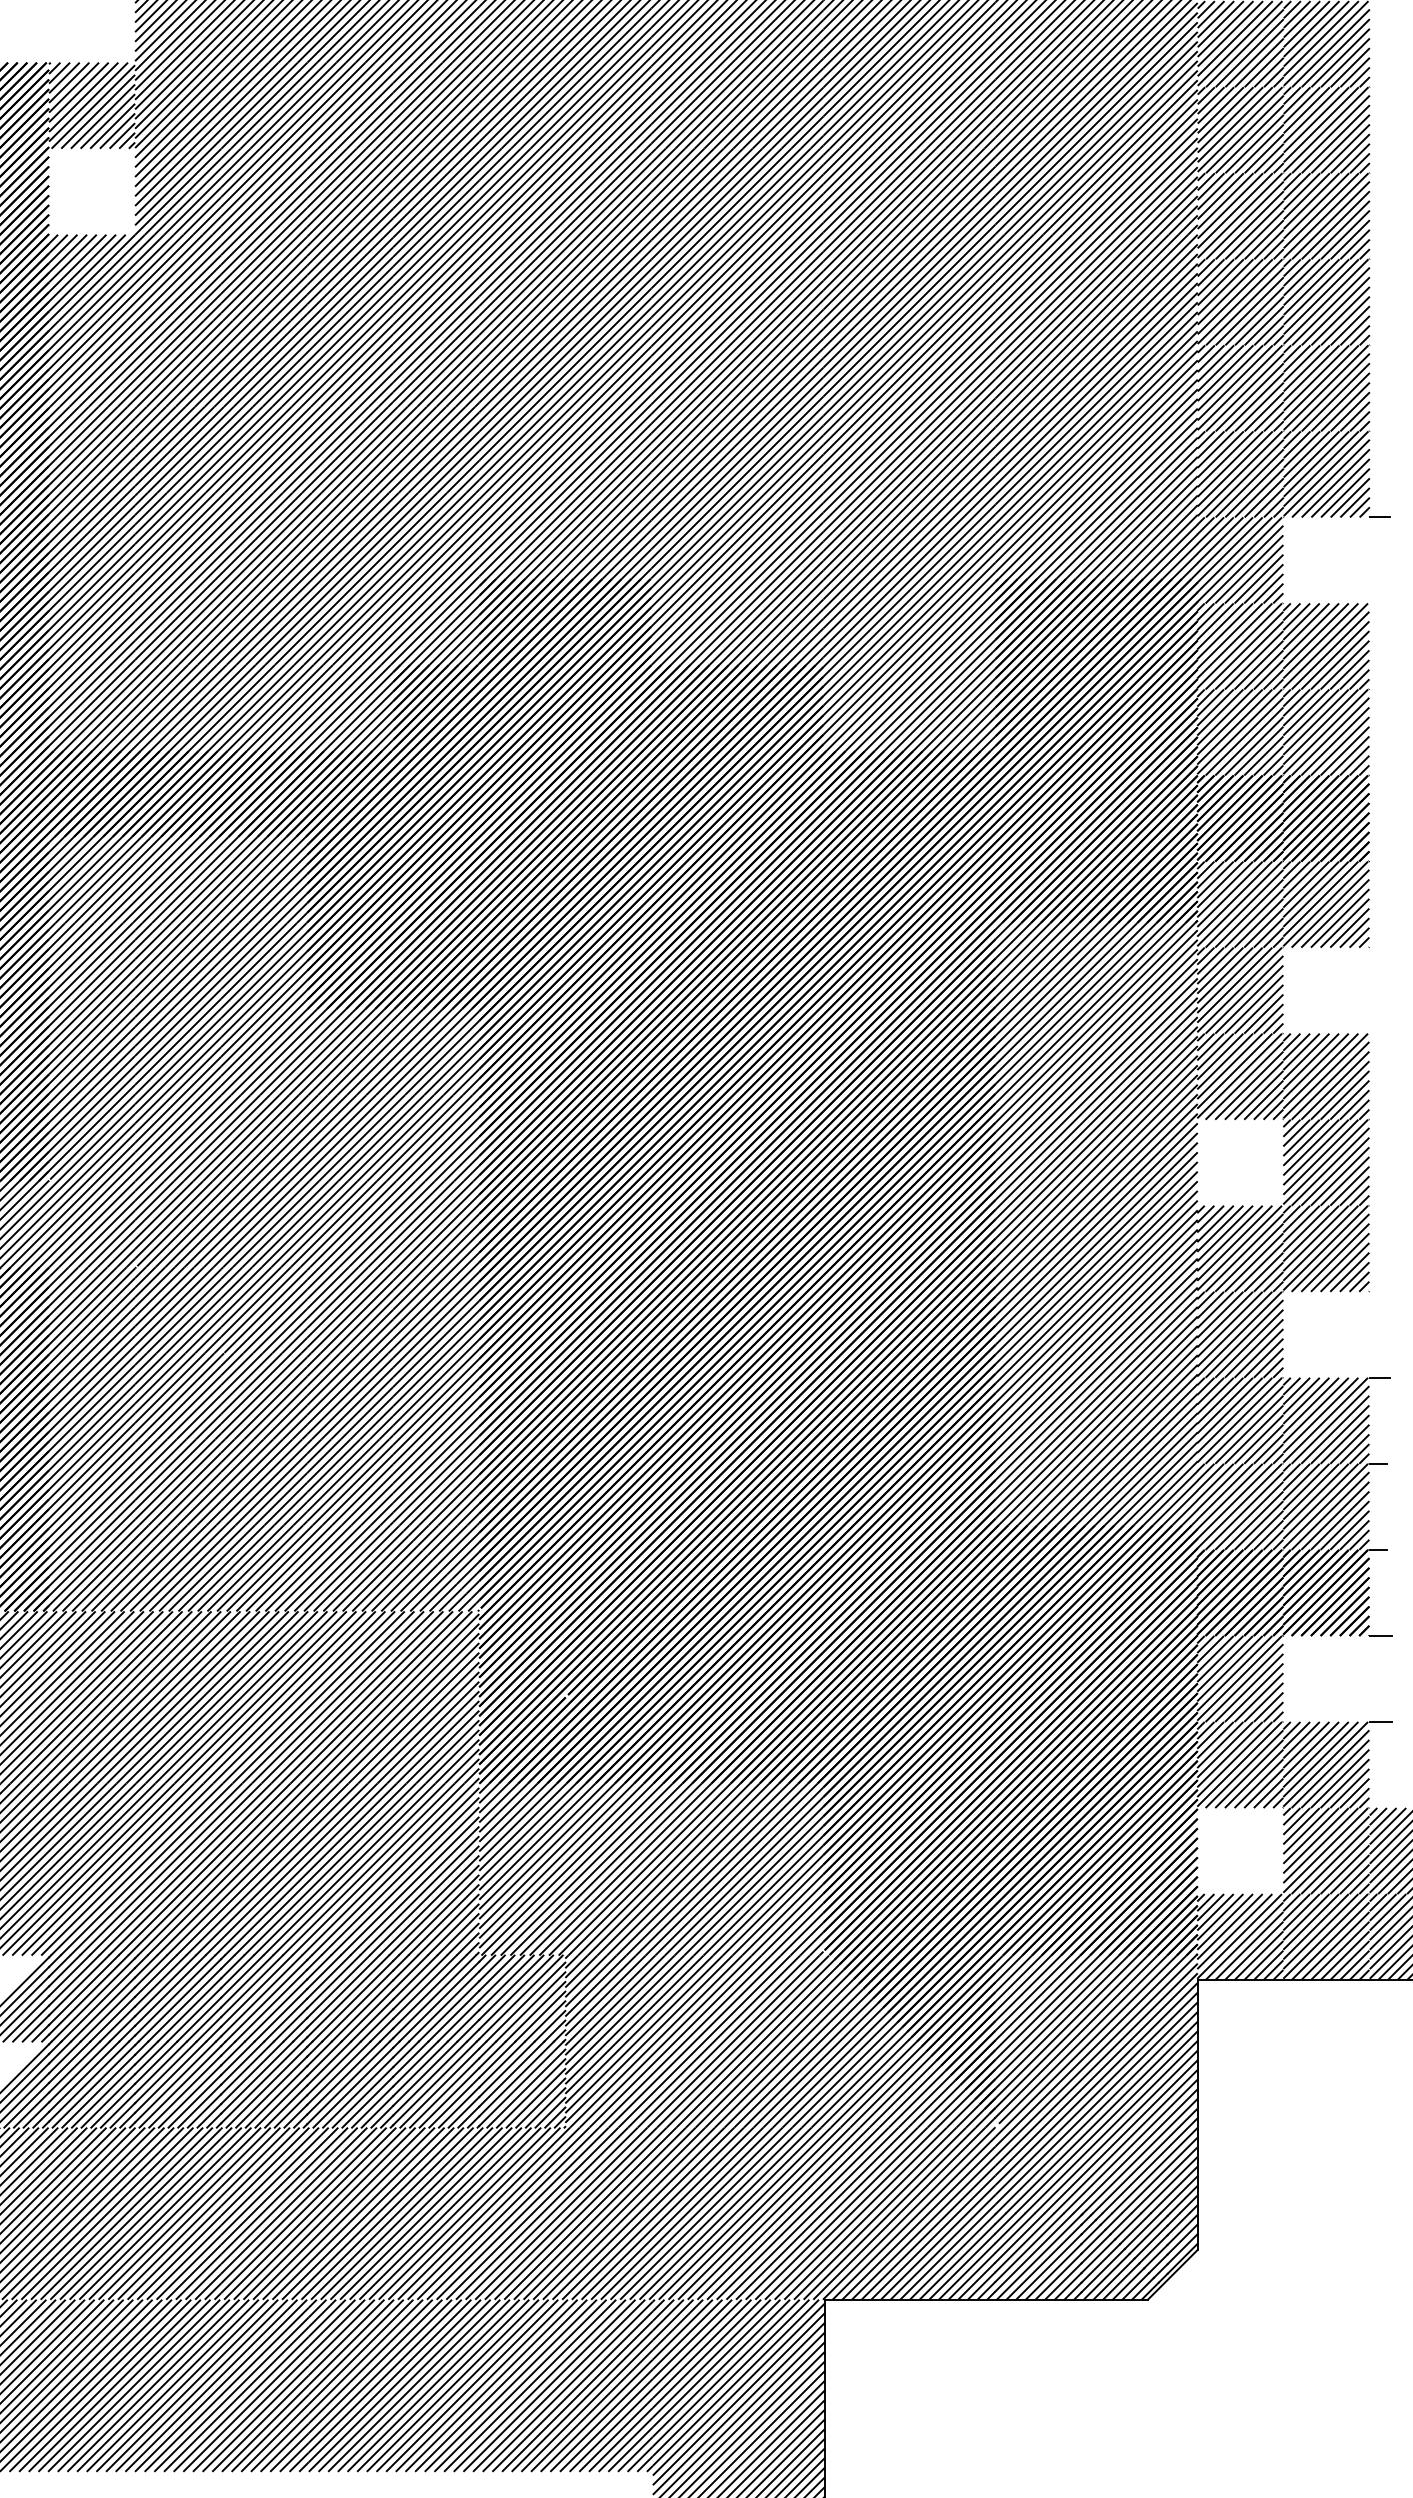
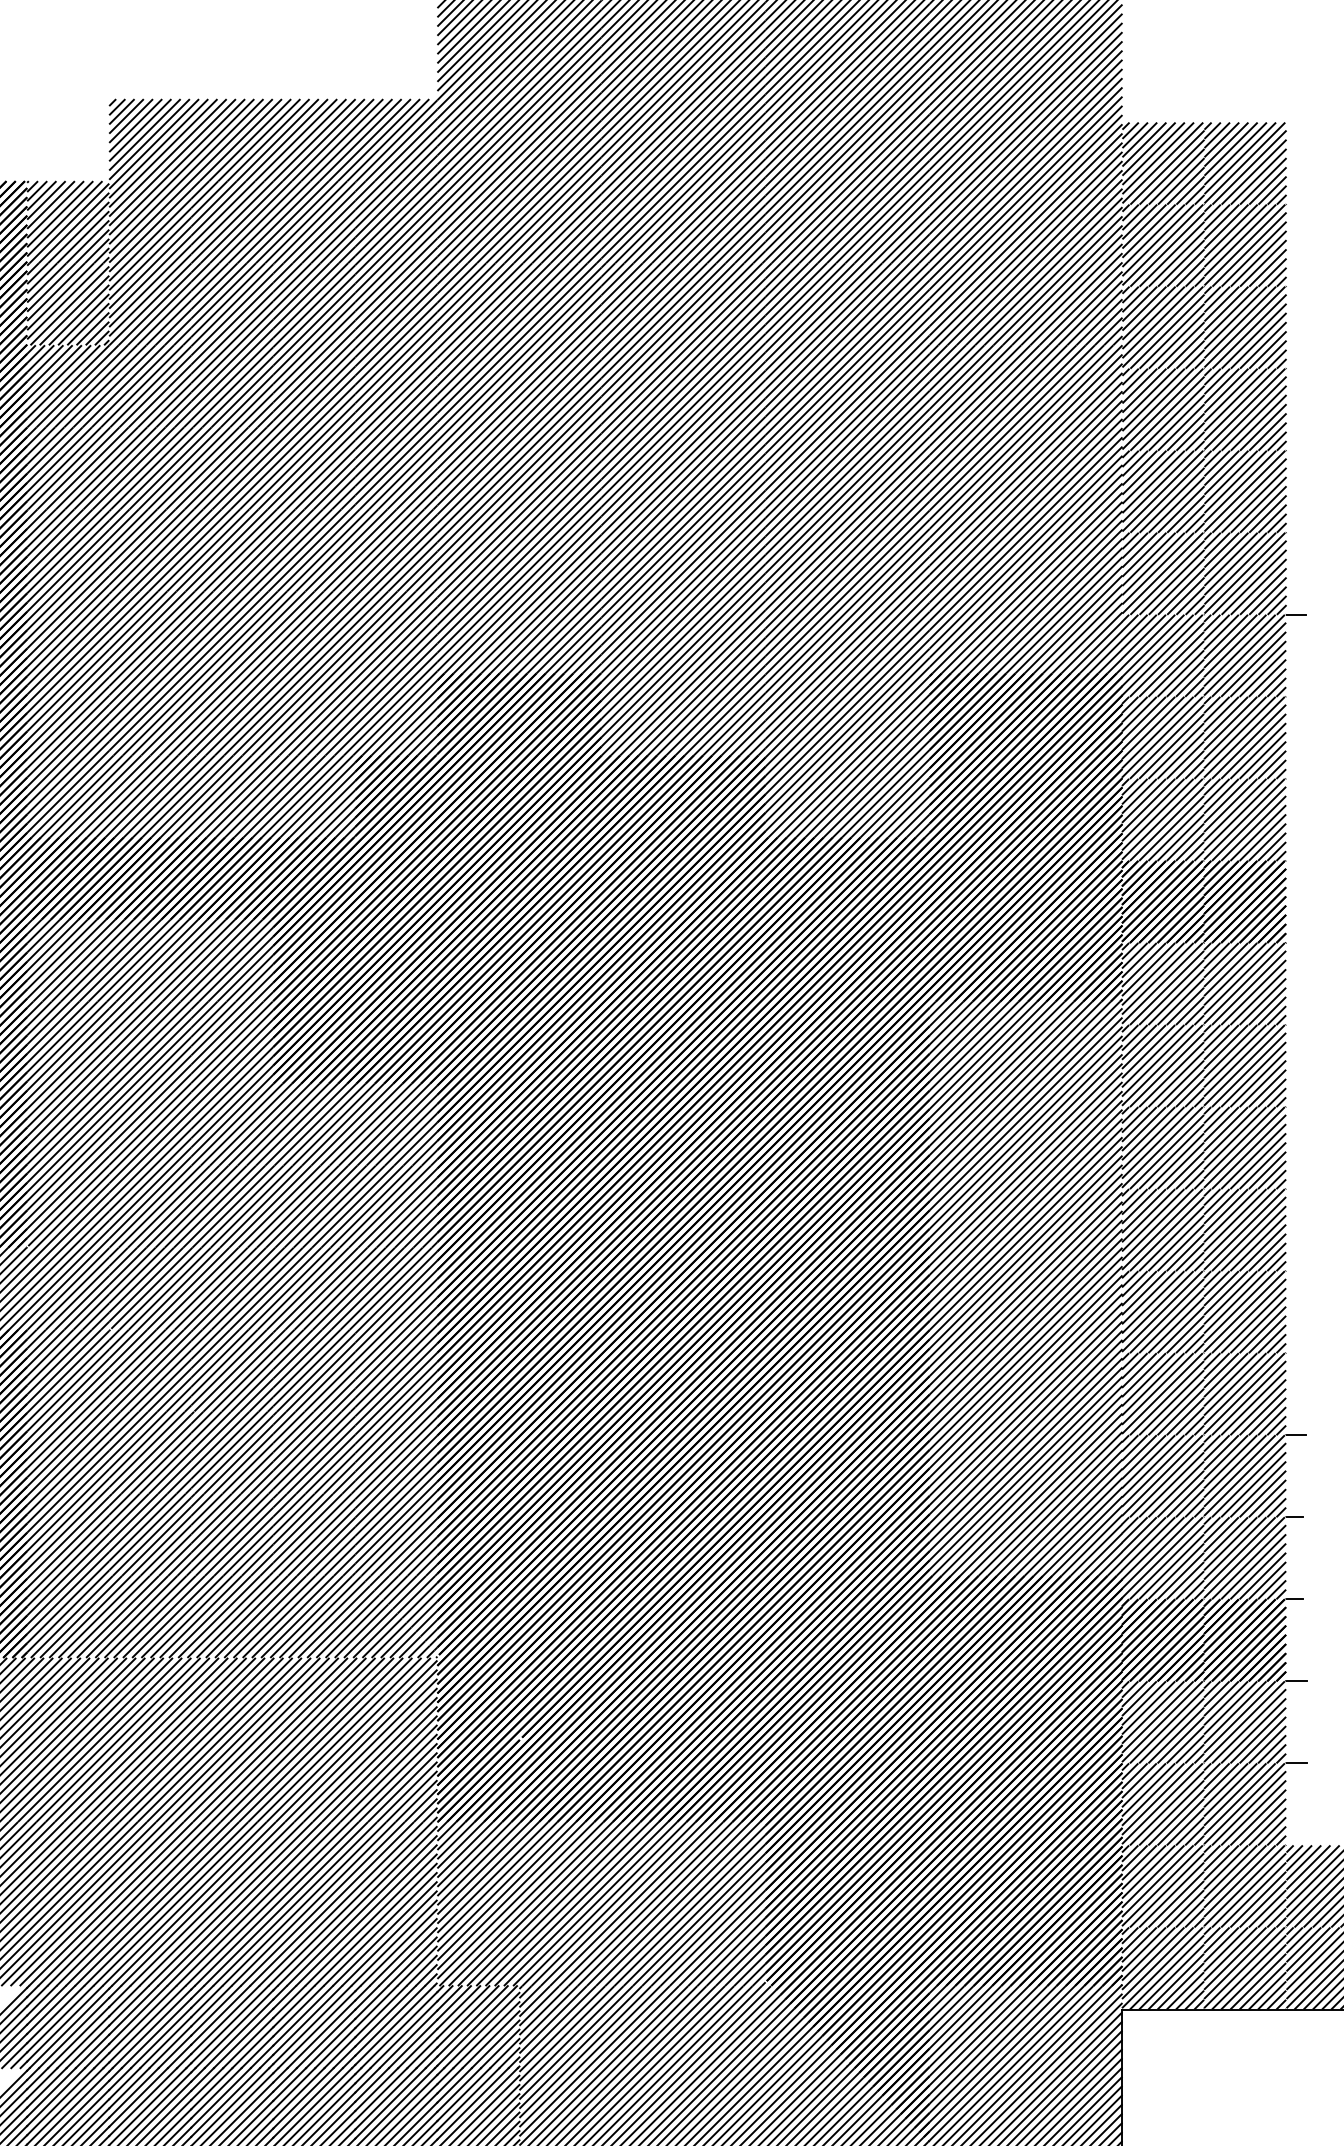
hatch: (92, 191) -> (68, 304), added
hatch: (1326, 560) -> (1245, 655), added
hatch: (1326, 990) -> (1245, 1065), added
hatch: (1240, 1162) -> (1163, 1229), added
hatch: (1326, 1334) -> (1245, 1393), added
hatch: (1326, 1678) -> (1245, 1721), added
hatch: (1240, 1851) -> (1163, 1886), added

